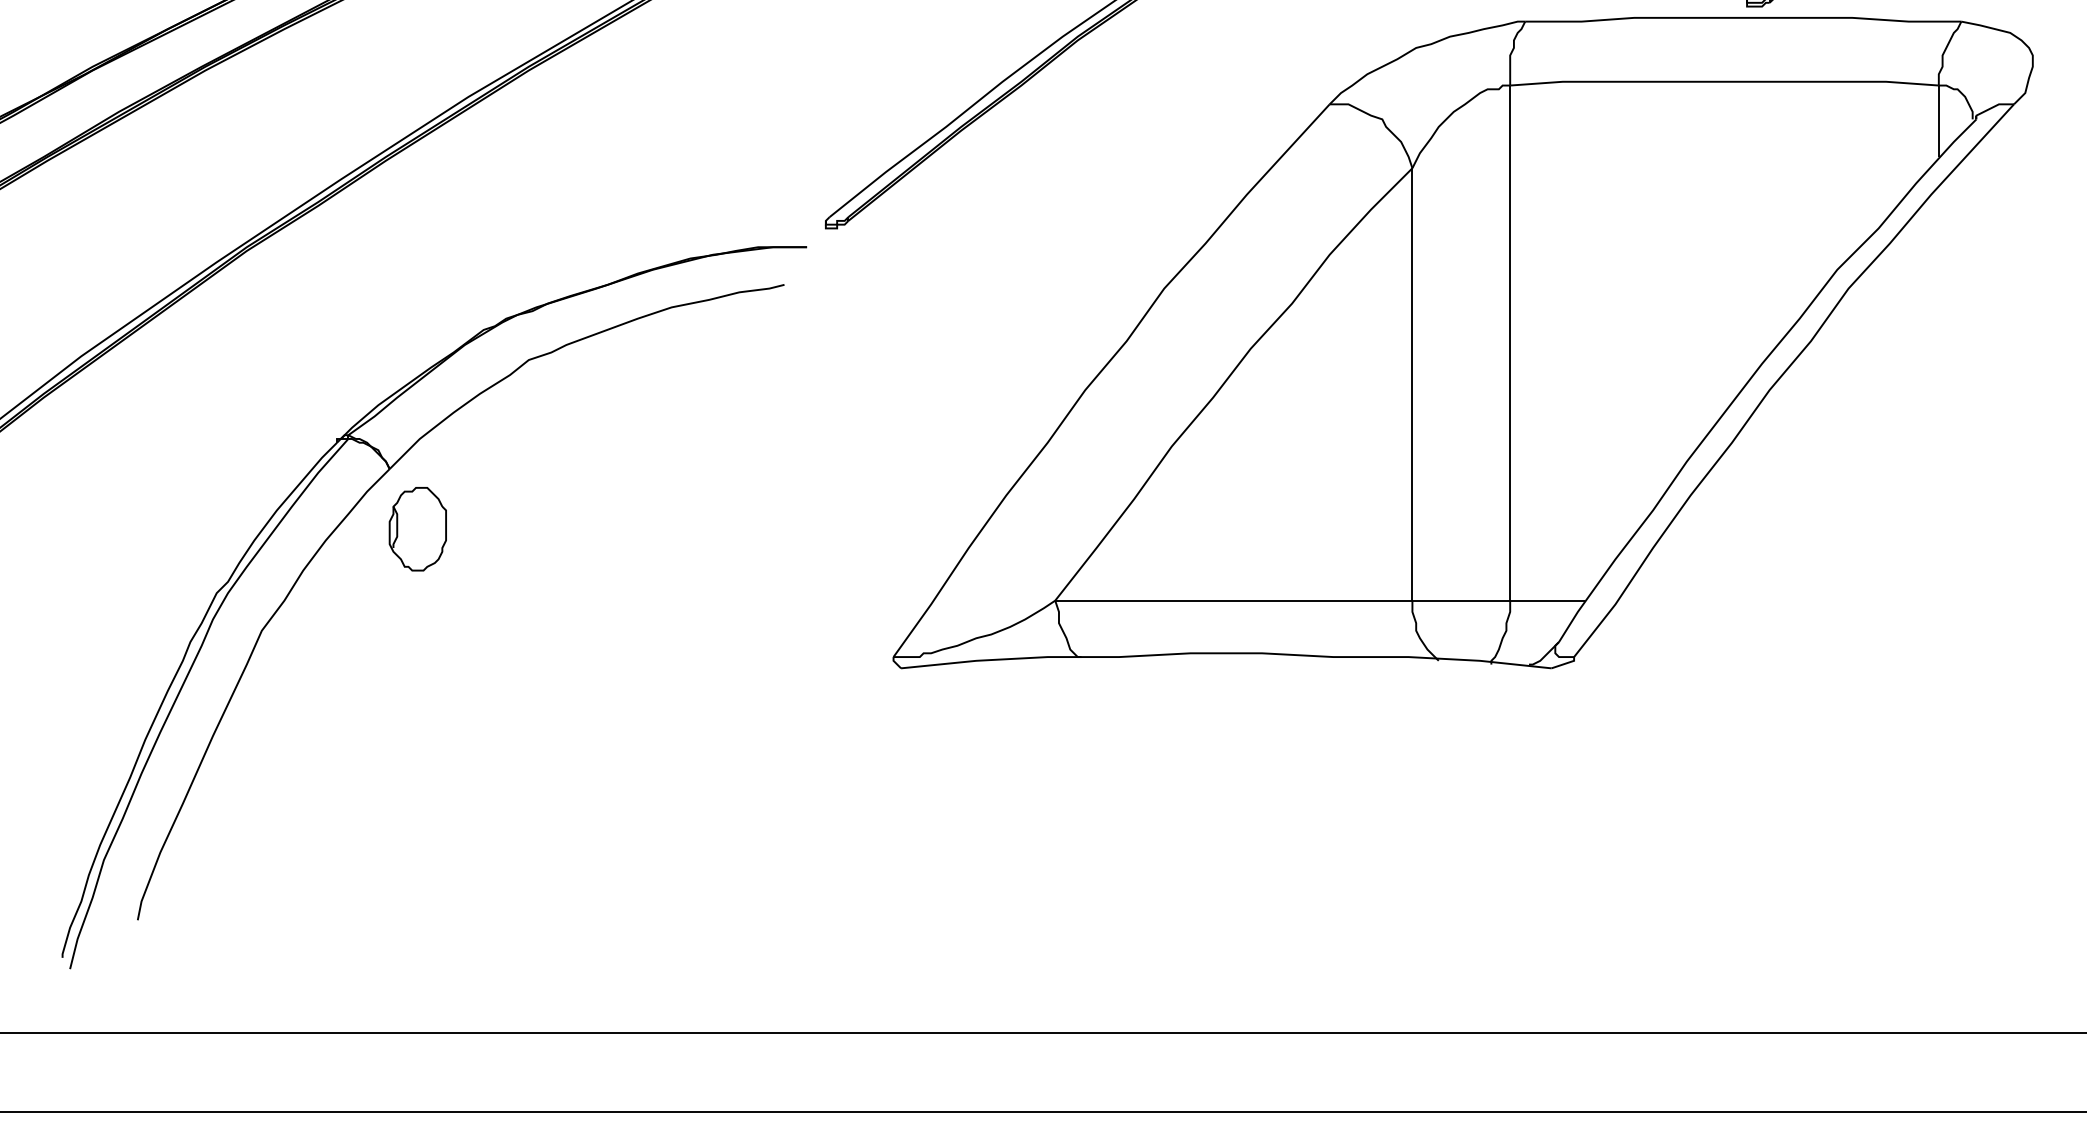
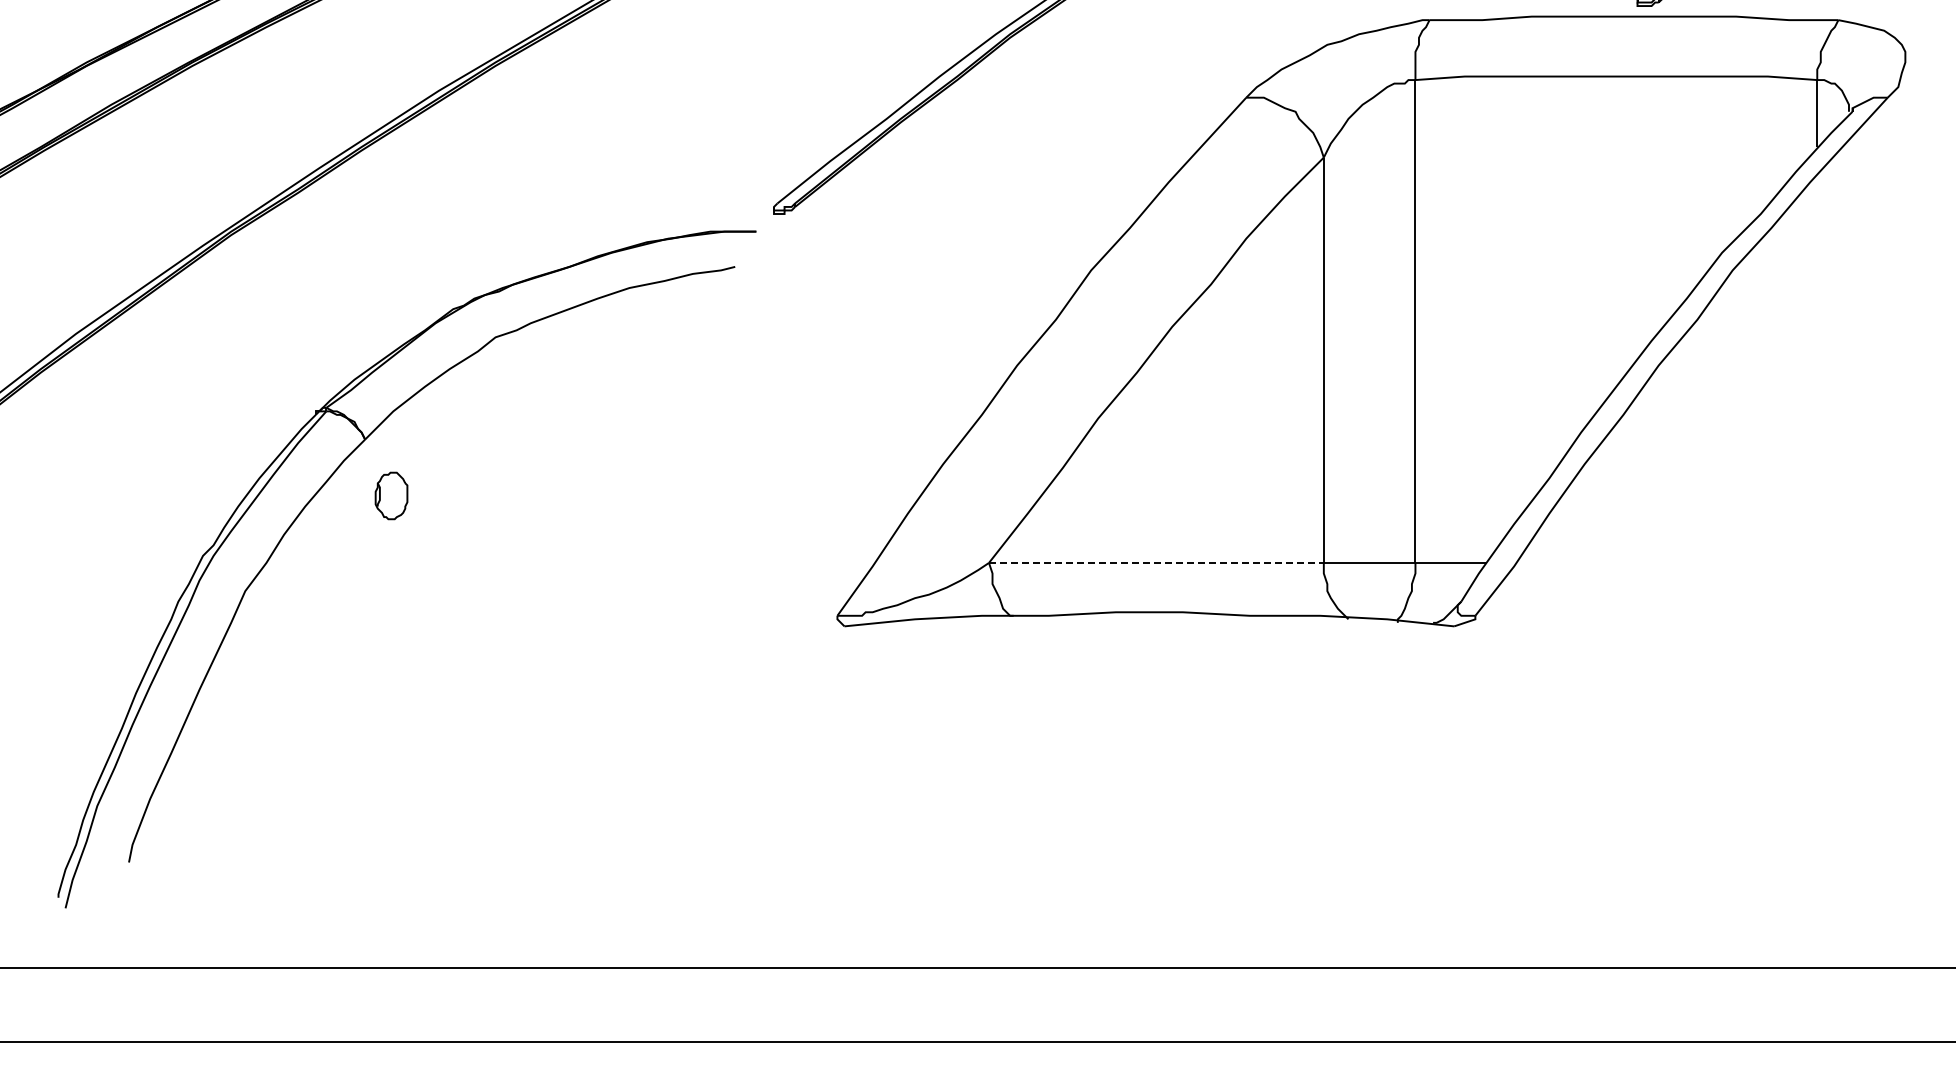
part: (417, 528) -> (391, 495), size x0.6
line: (1233, 600) -> (1156, 562), solid -> dashed

